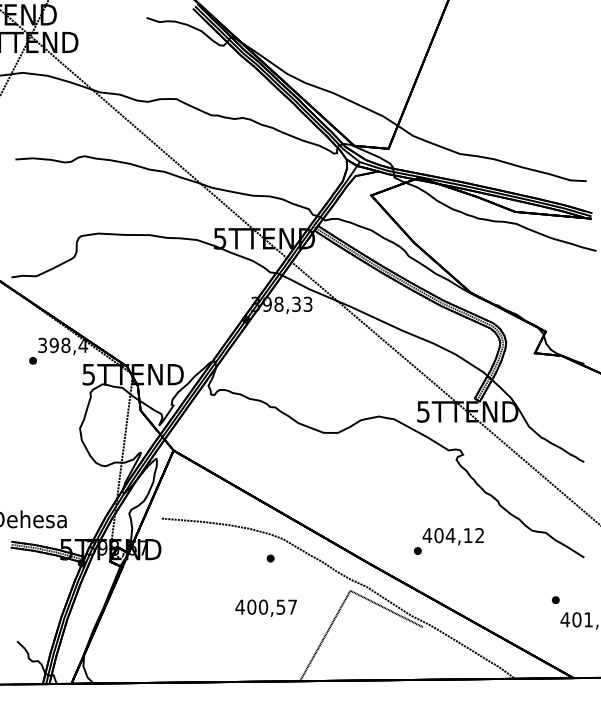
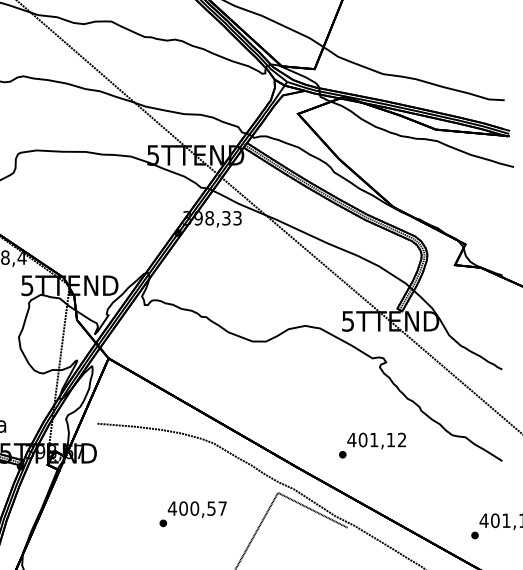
text: (450, 535) -> (374, 439), 404,12 -> 401,12
part: (270, 558) -> (163, 523), moved
part: (555, 600) -> (474, 535), moved

